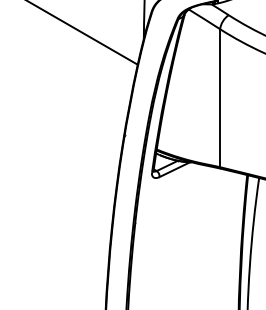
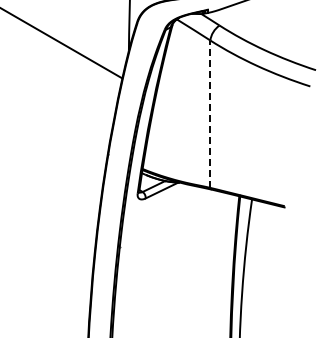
line: (220, 98) -> (210, 114), solid -> dashed

